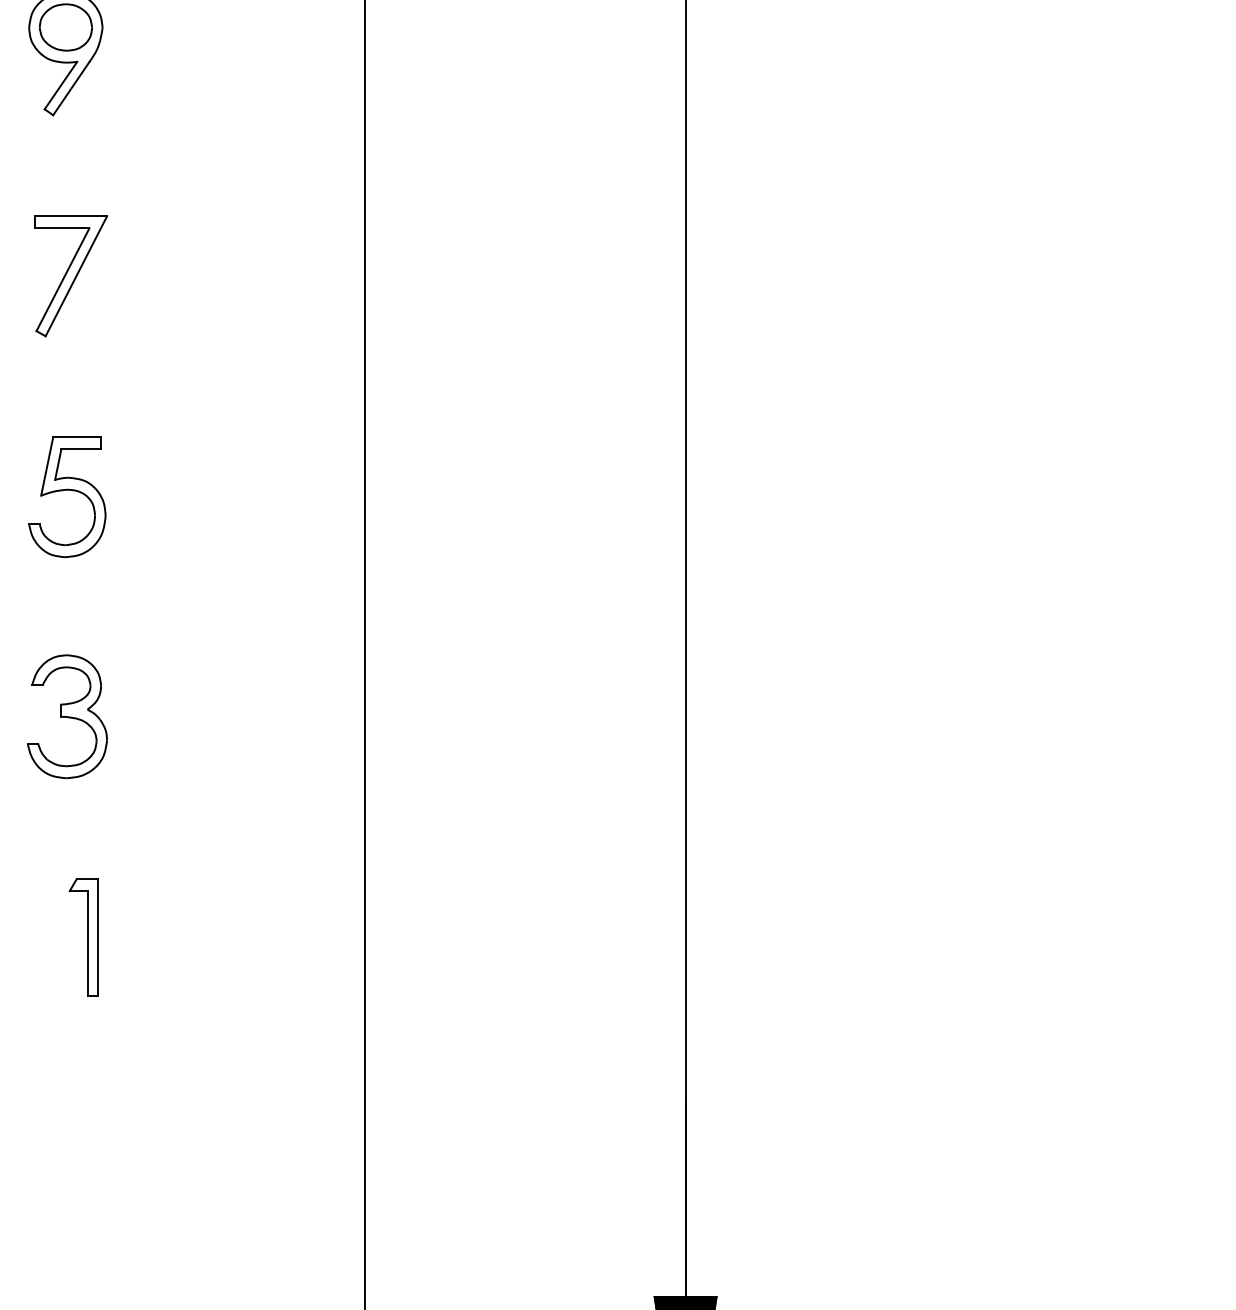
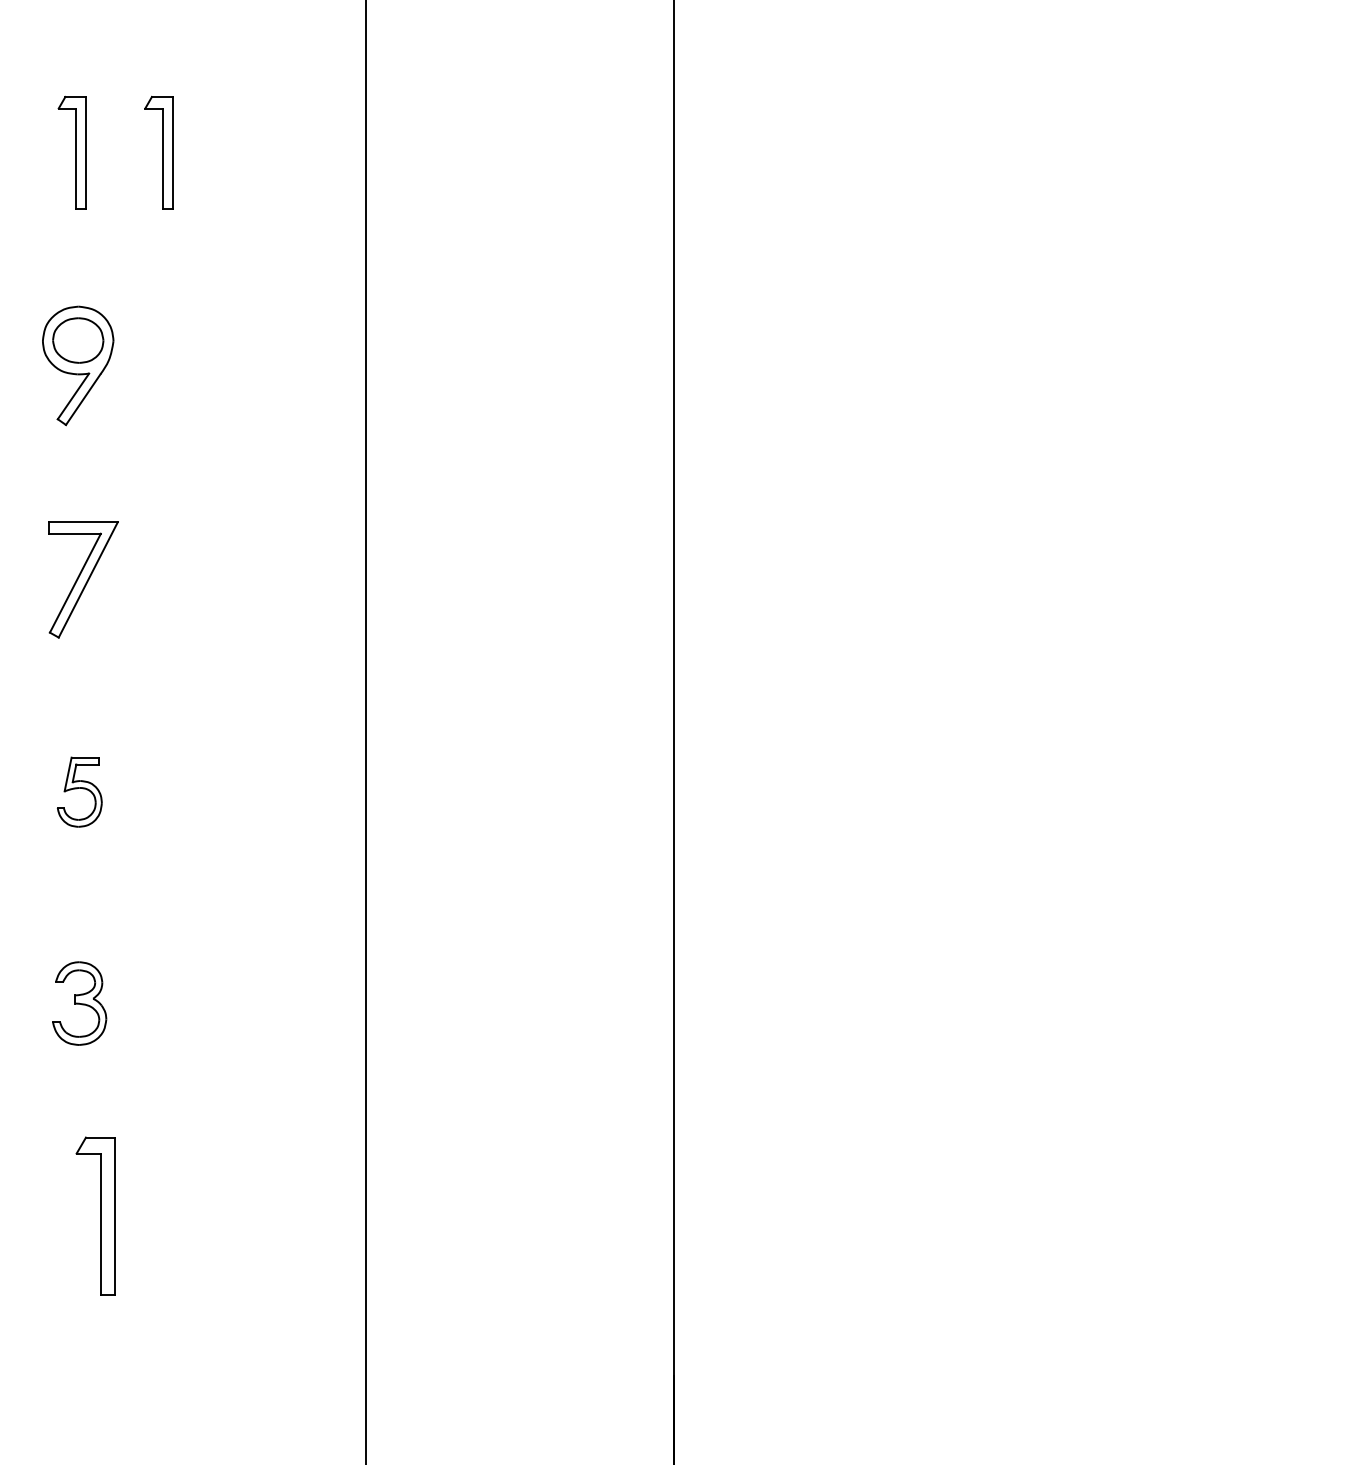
part: (67, 496) -> (79, 791), size x0.6
part: (67, 716) -> (79, 1003), size x0.7
part: (82, 936) -> (94, 1215), size x1.4

